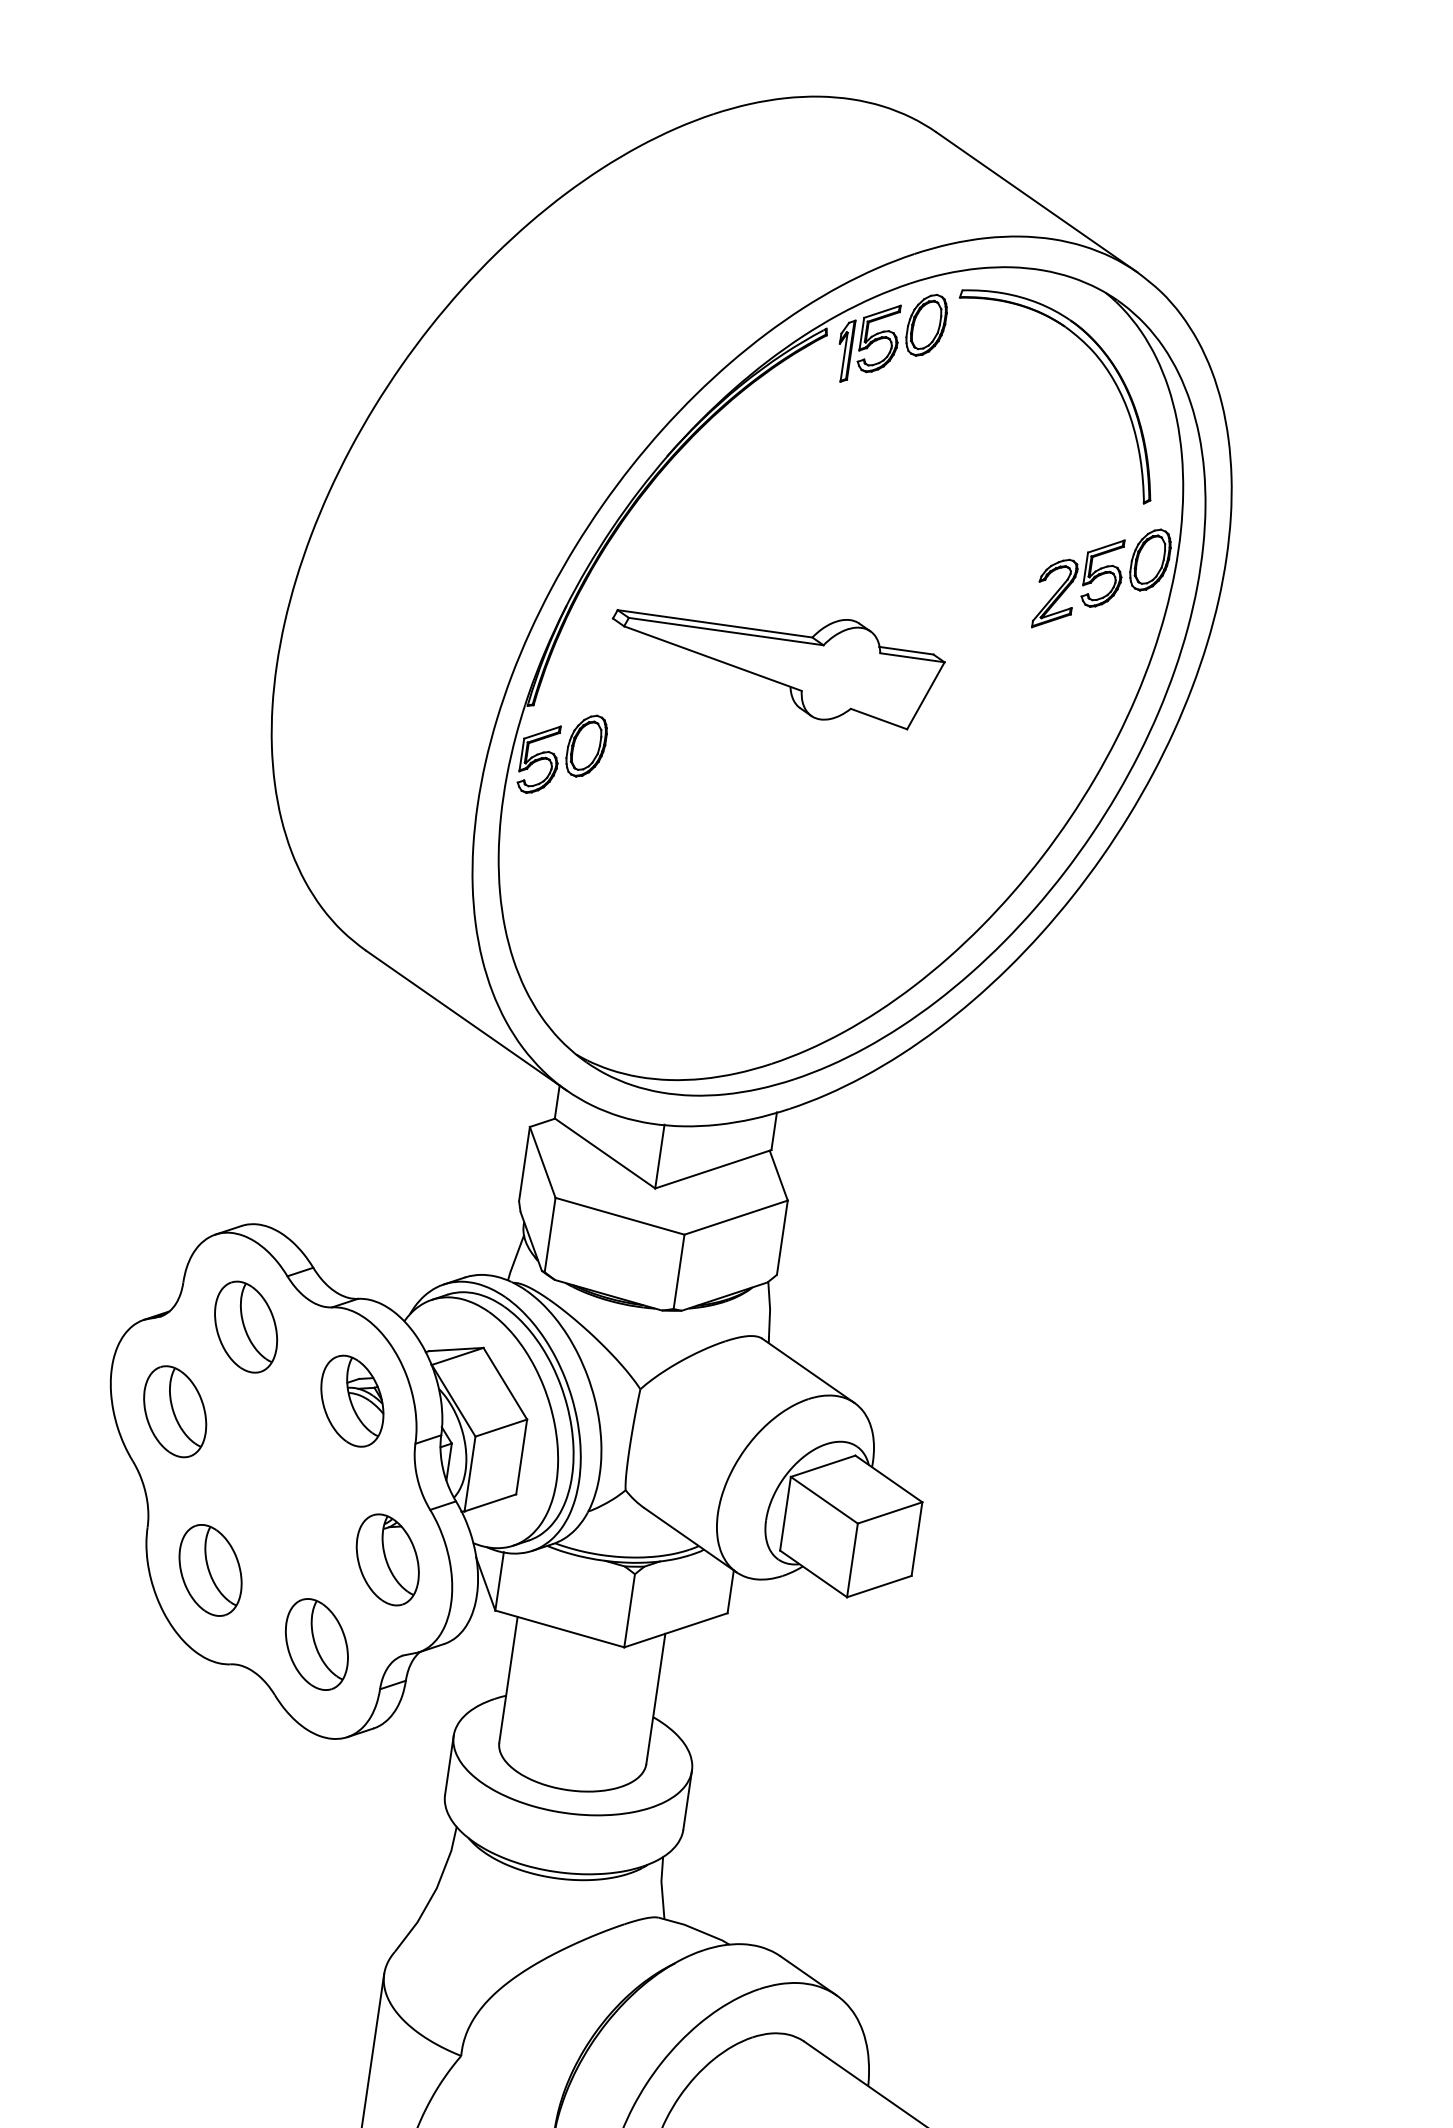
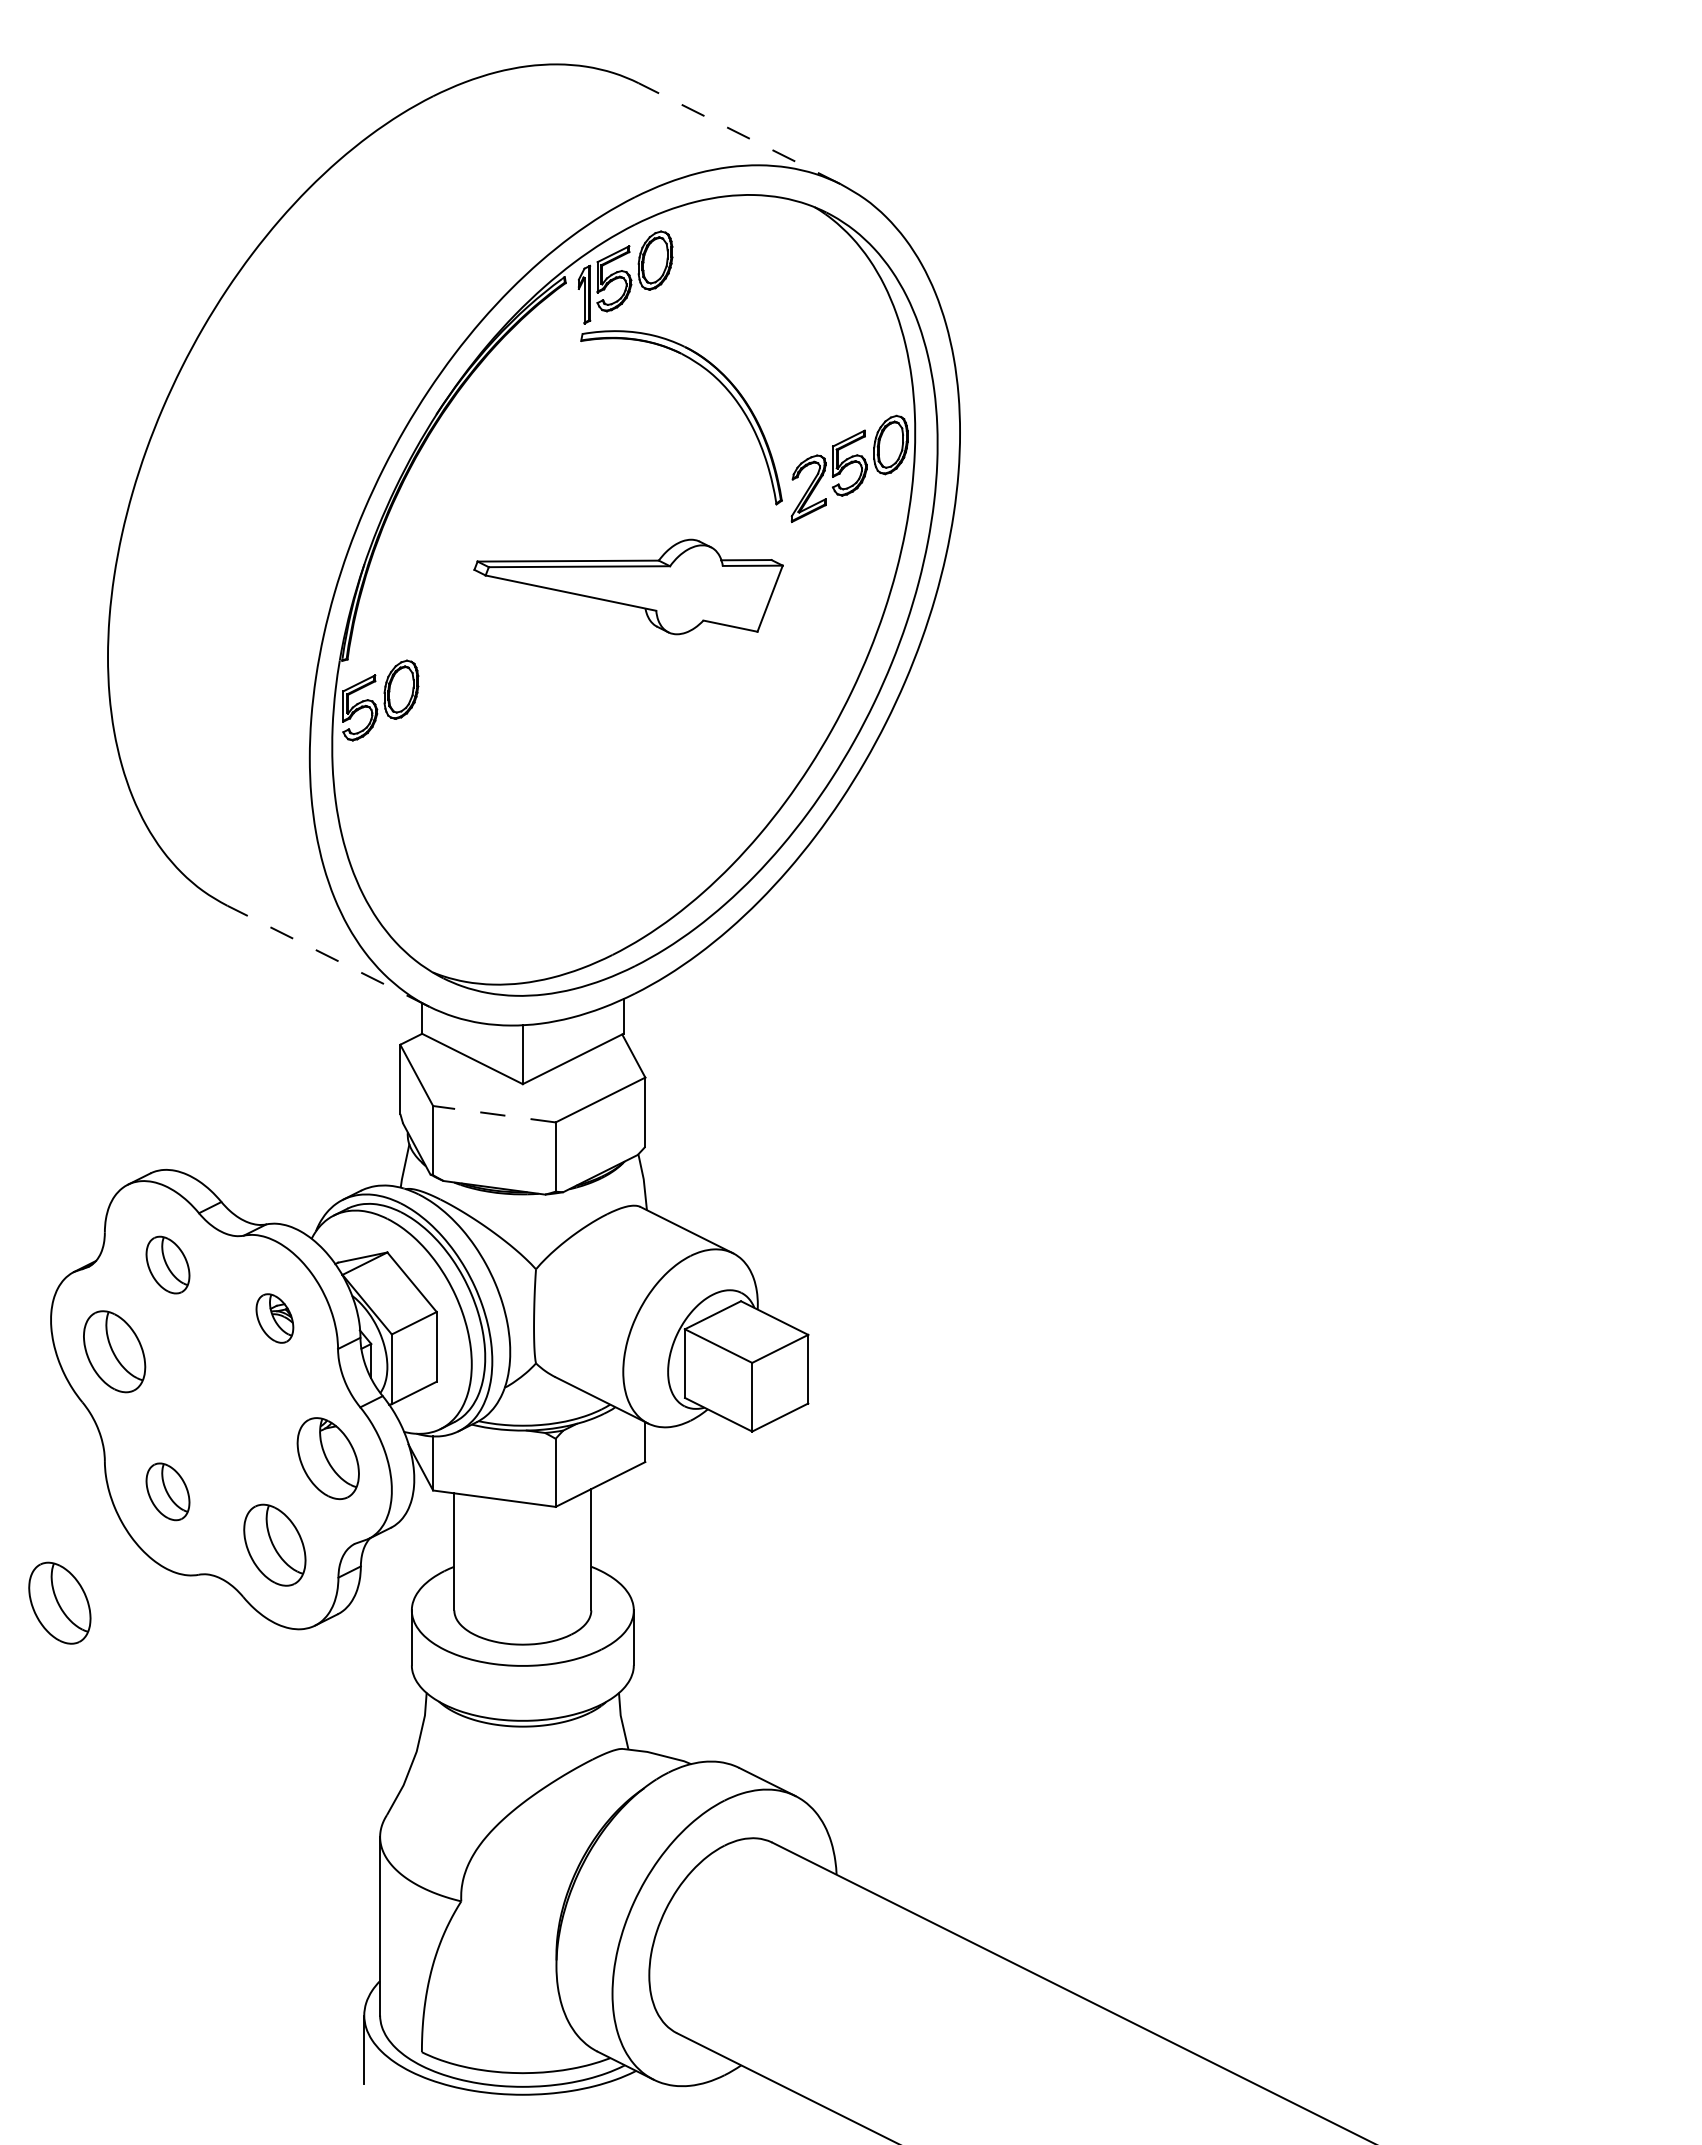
line: (1036, 202) -> (739, 133), solid -> dashed
part: (1100, 361) -> (717, 380), moved
part: (775, 660) -> (628, 586), moved
line: (466, 1021) -> (328, 956), solid -> dashed
line: (620, 1216) -> (494, 1114), solid -> dashed
part: (245, 1326) -> (167, 1264), size x0.7
part: (352, 1401) -> (274, 1318), size x0.6
part: (210, 1570) -> (167, 1491), size x0.7
part: (76, 1672) -> (59, 1602), added

